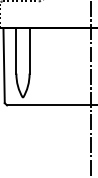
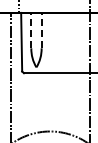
line: (16, 50) -> (31, 30), solid -> dashed
line: (29, 50) -> (41, 30), solid -> dashed

